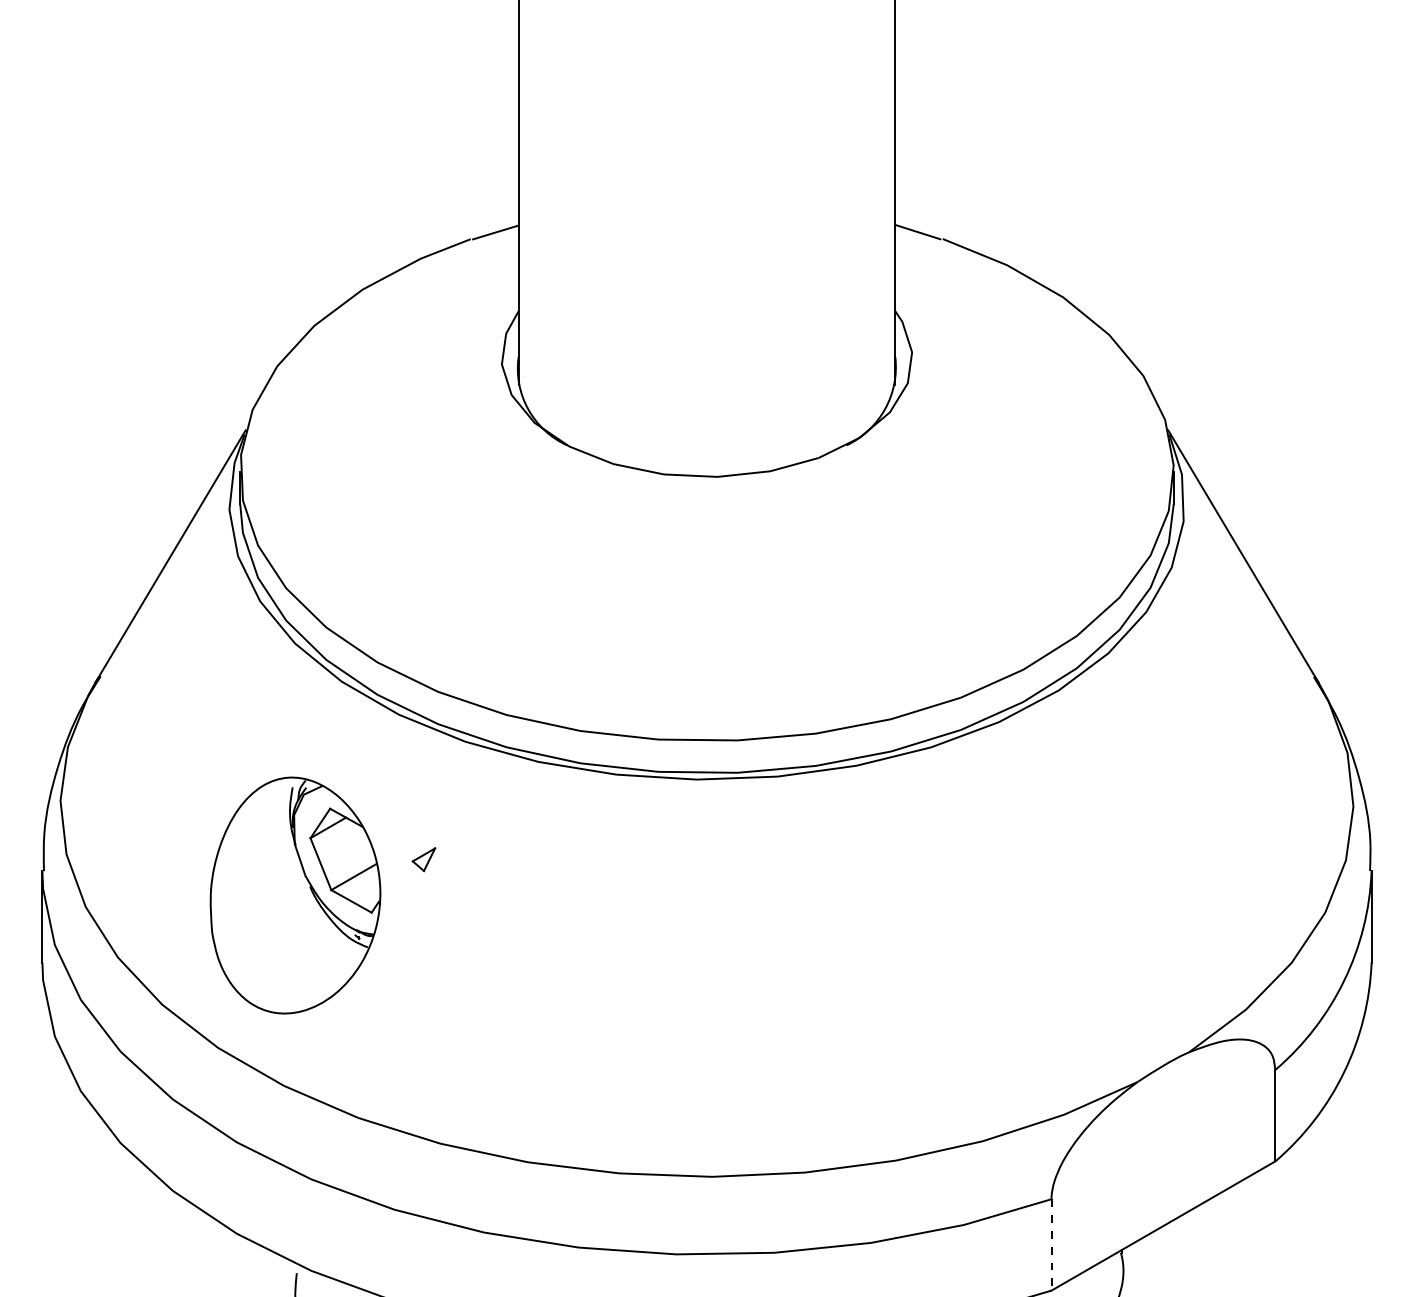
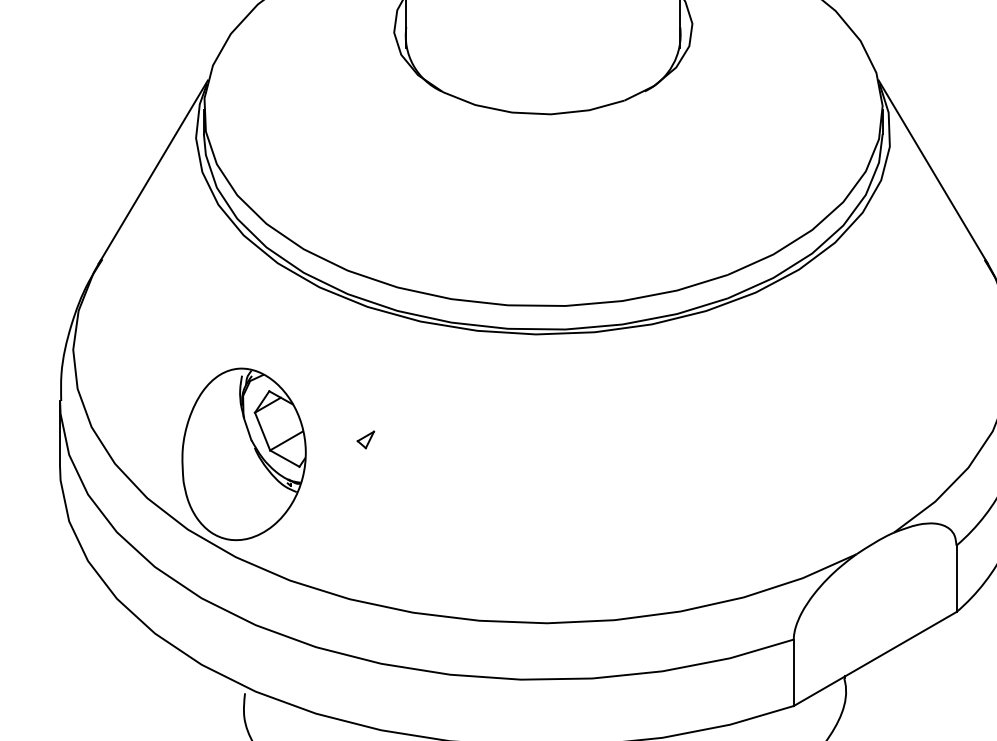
part: (423, 859) -> (365, 439), moved
part: (295, 895) -> (244, 454), moved
line: (1051, 1244) -> (793, 672), dashed -> solid

